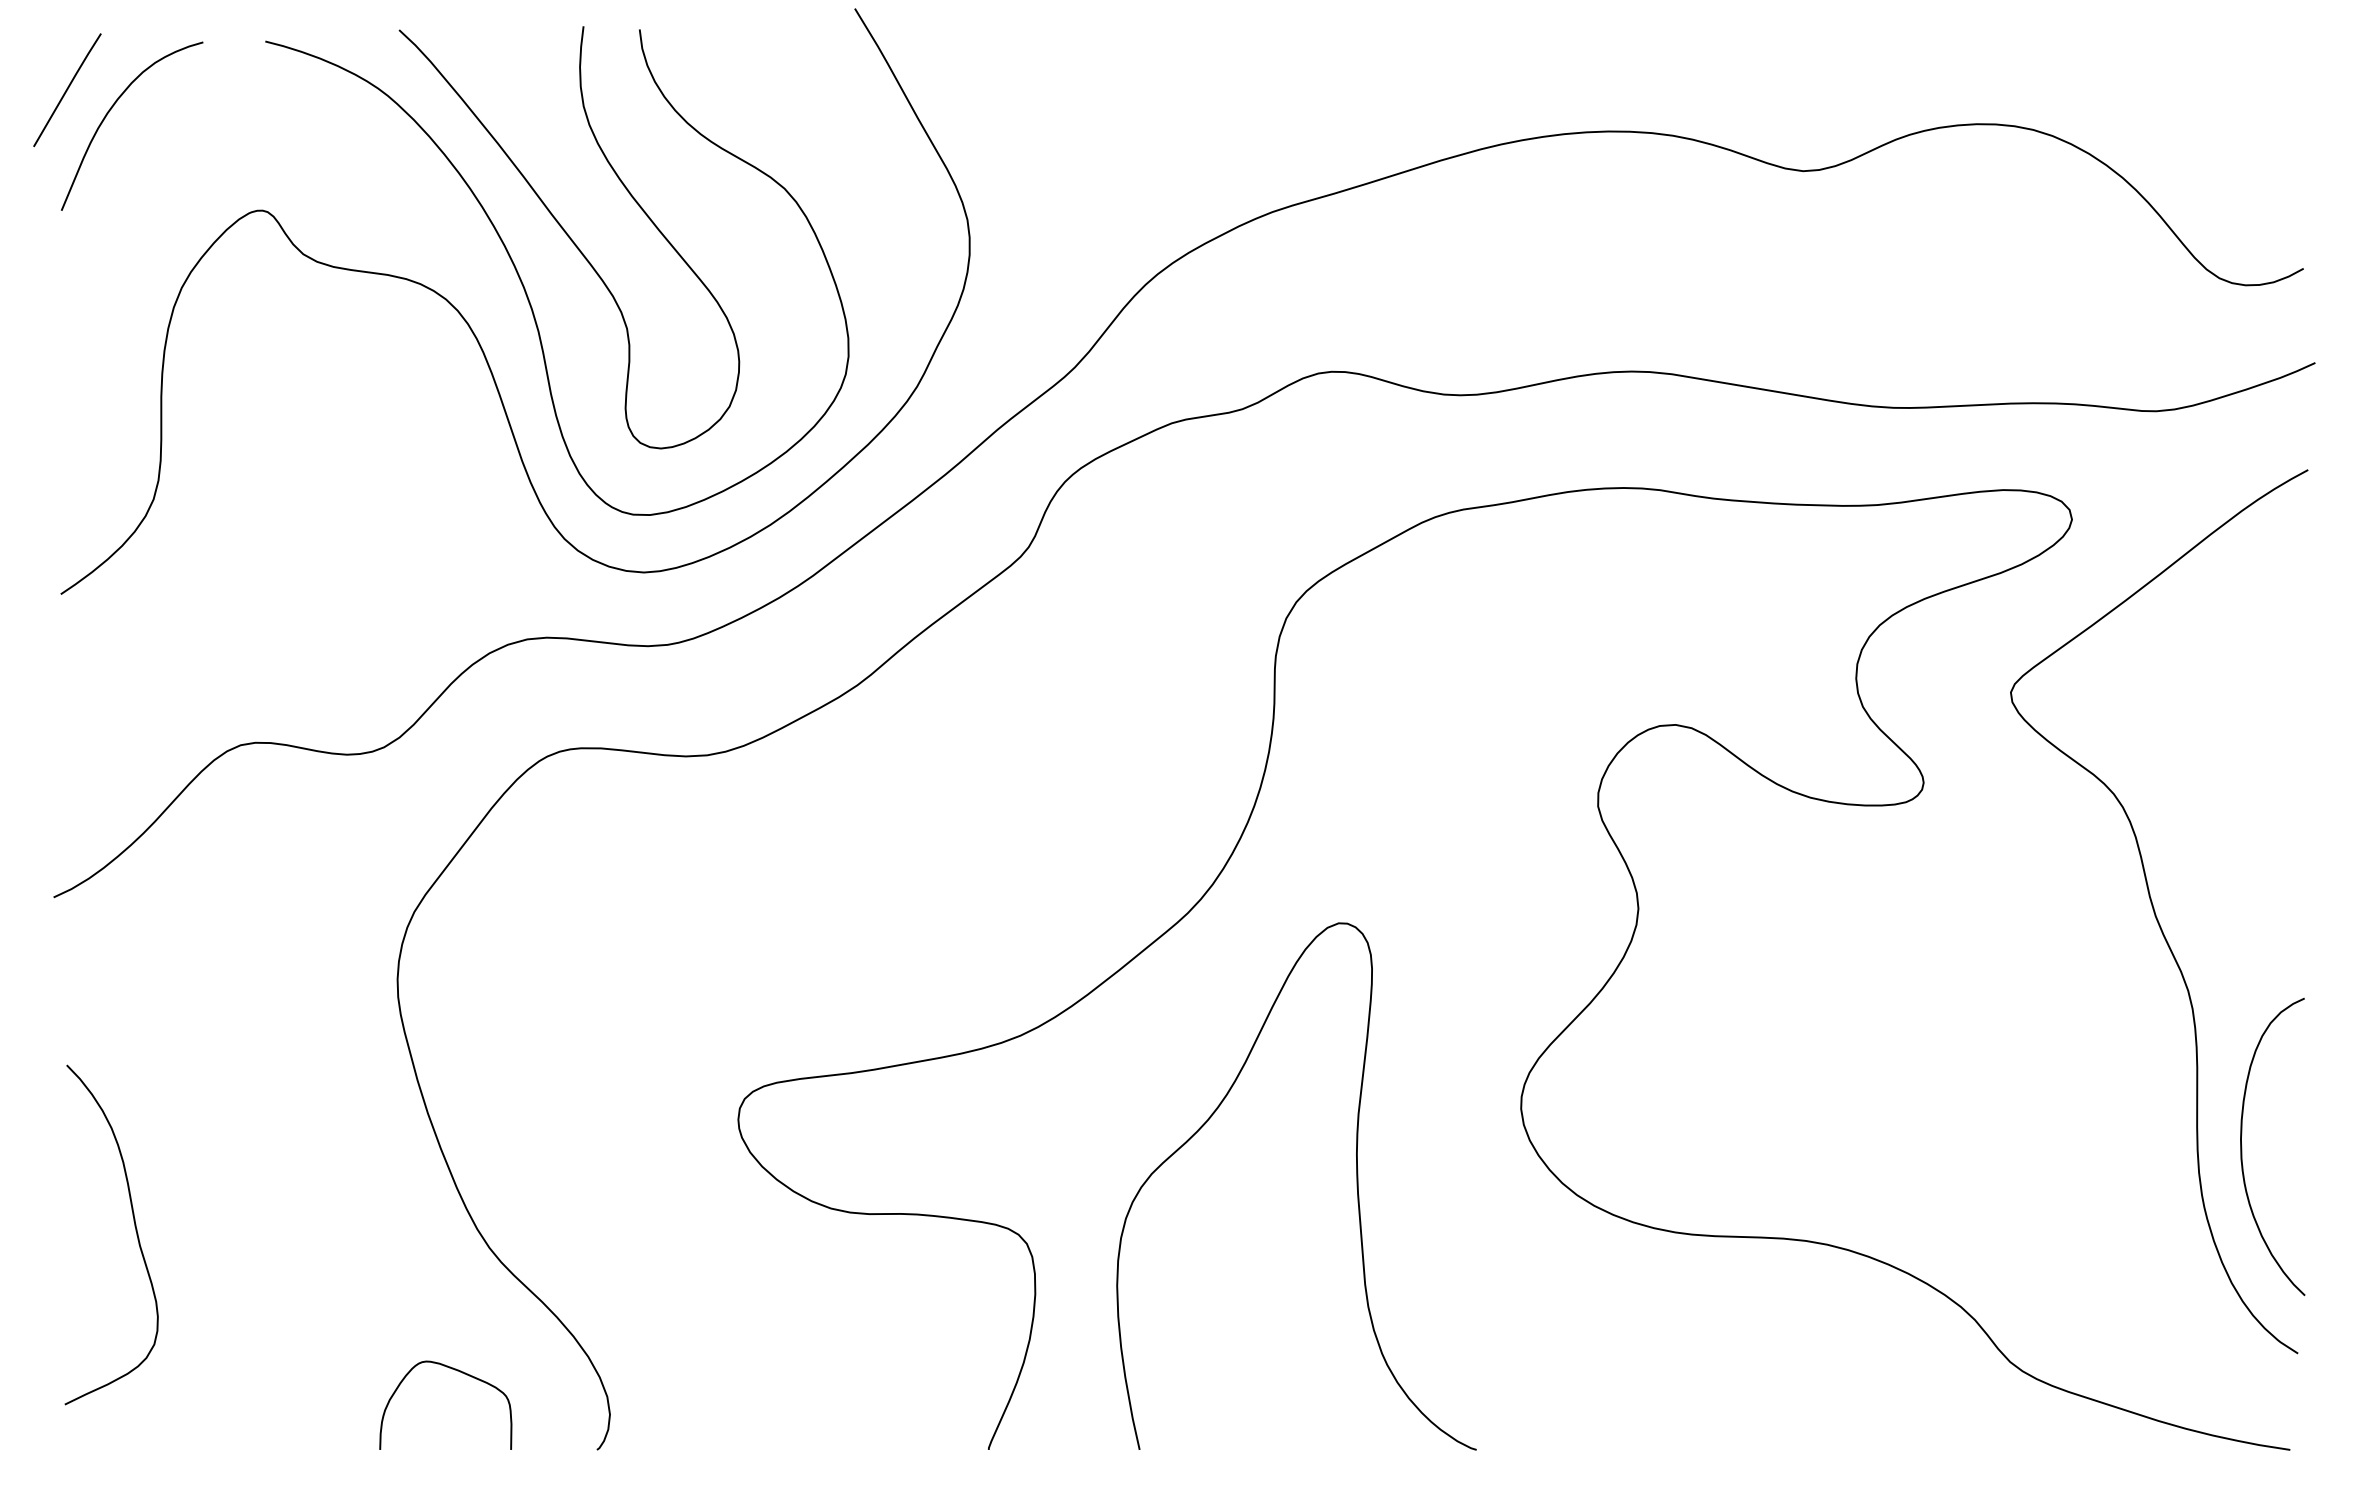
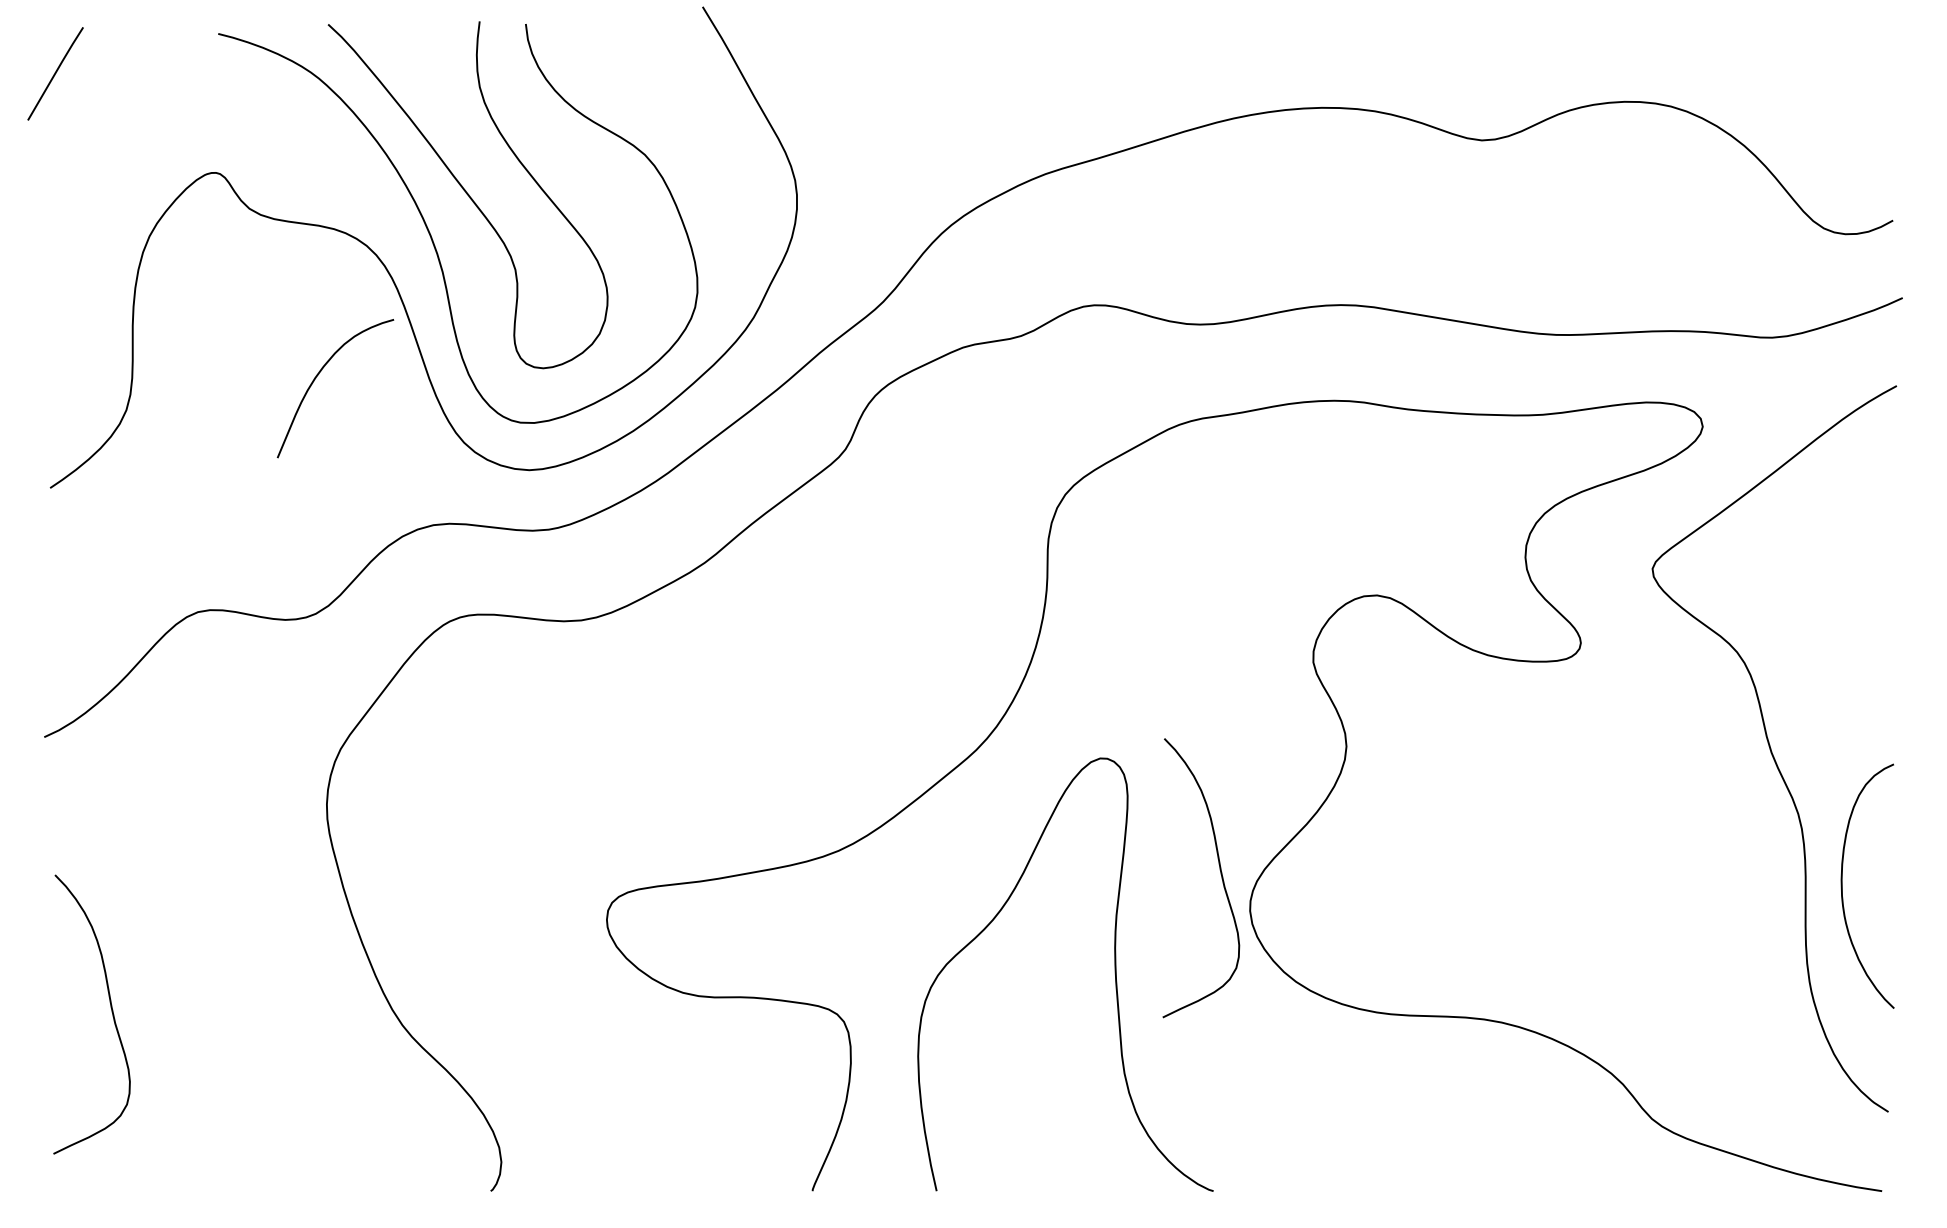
curve: (112, 108) -> (319, 374), moved
curve: (1485, 1065) -> (1220, 875), added
curve: (2242, 1146) -> (1842, 885), moved
curve: (457, 1371) -> (376, 1126), removed

